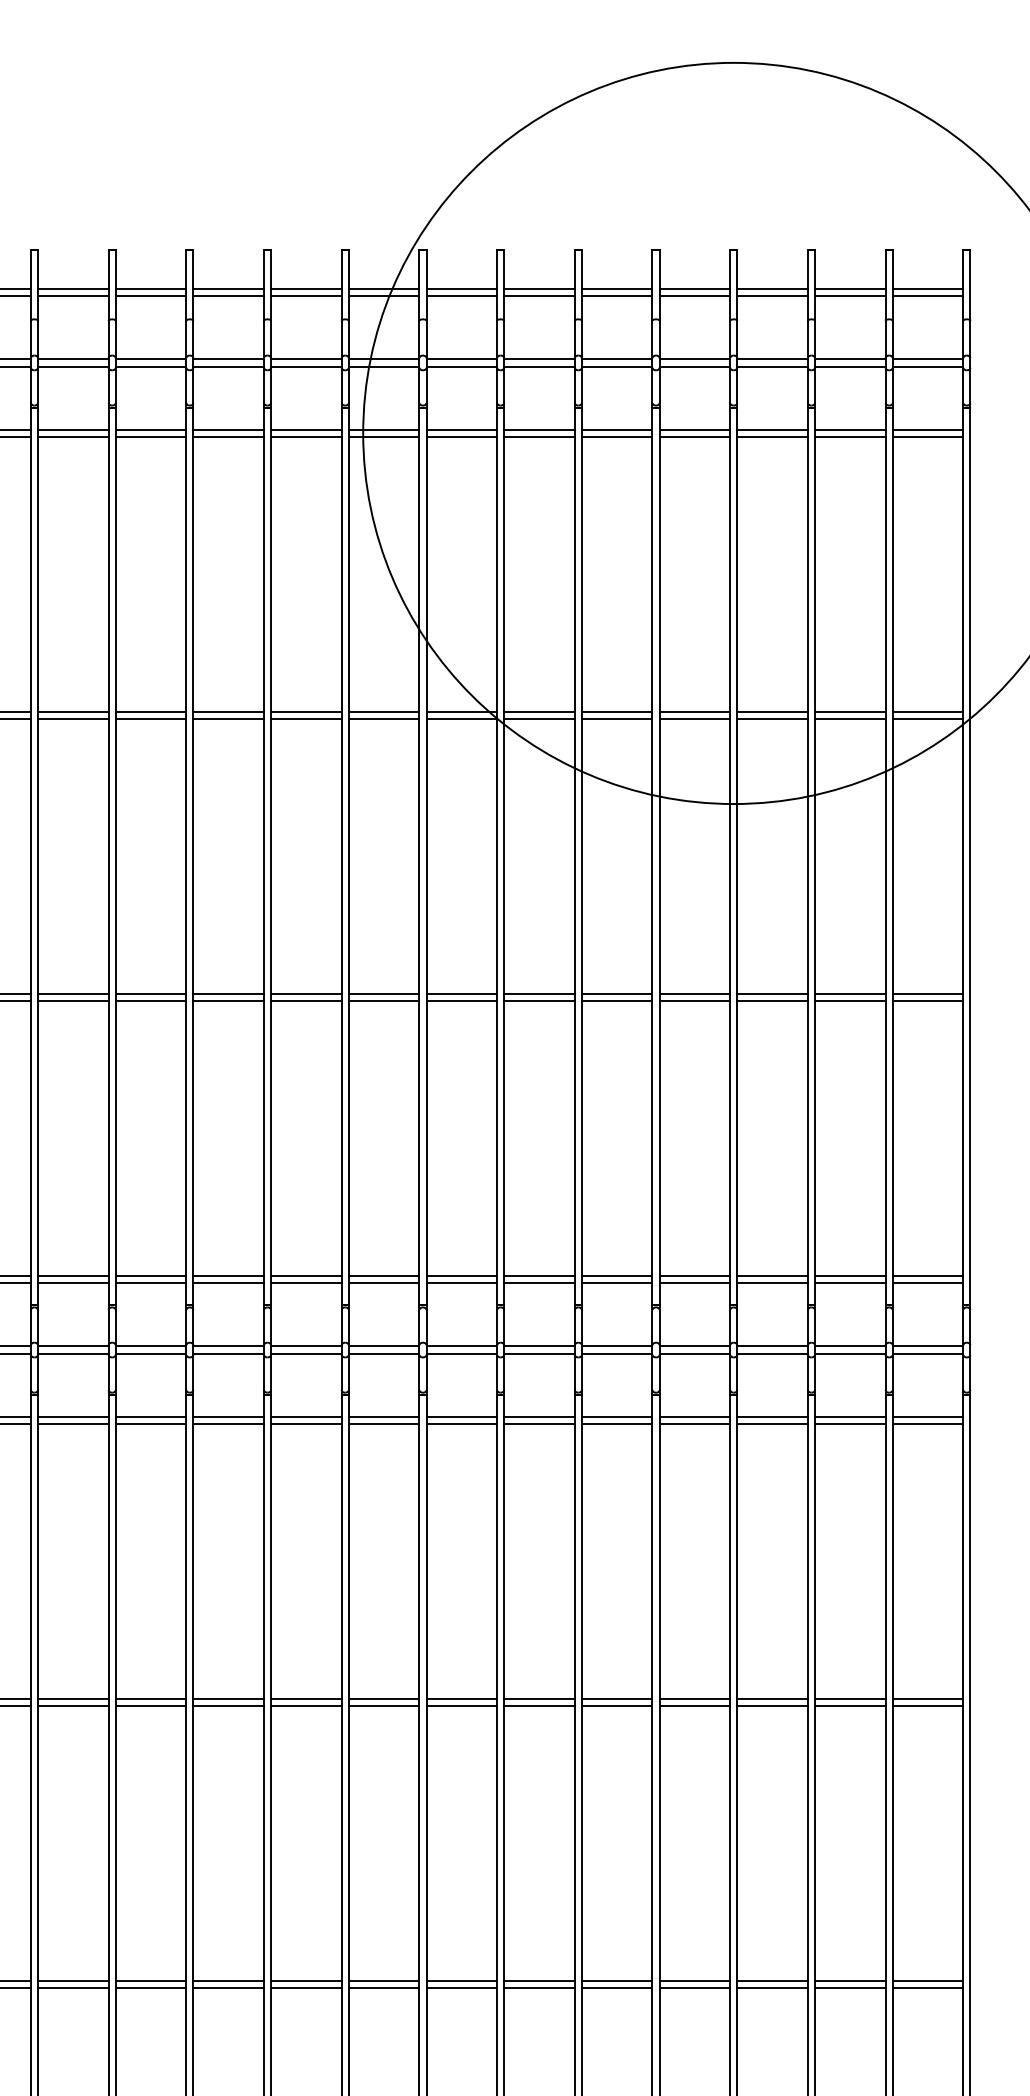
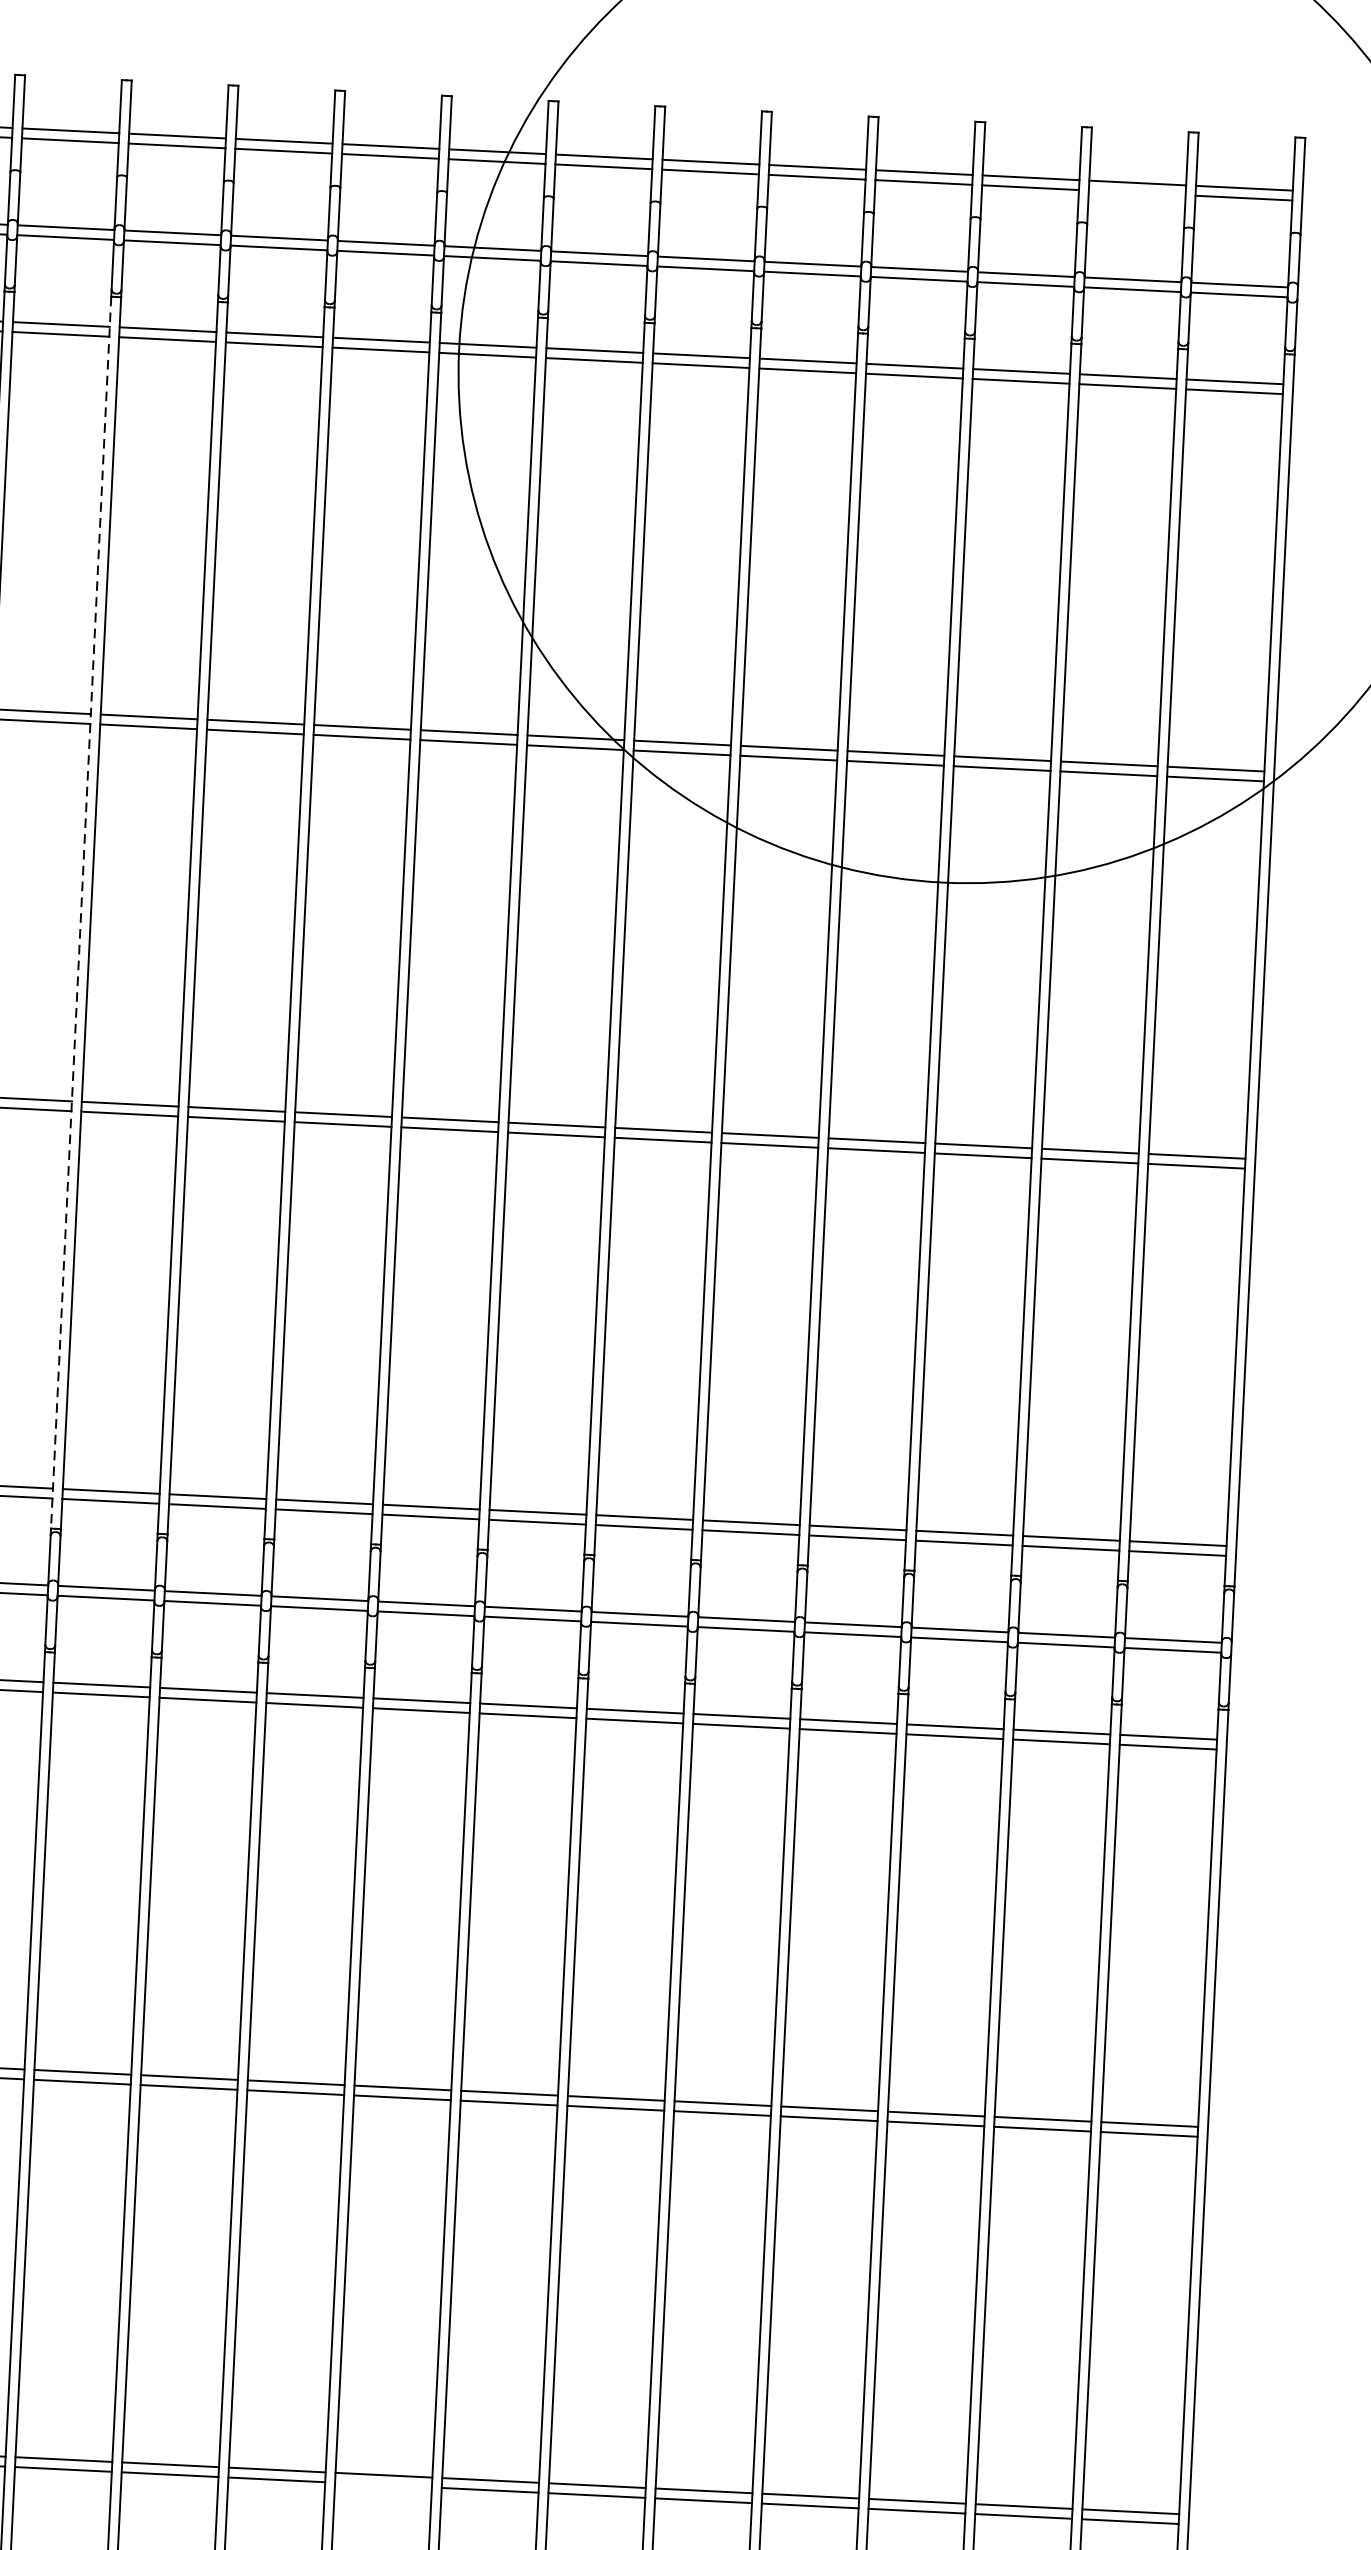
line: (850, 296) -> (1137, 193), removed
line: (108, 856) -> (81, 912), solid -> dashed
line: (383, 1988) -> (382, 2485), removed

